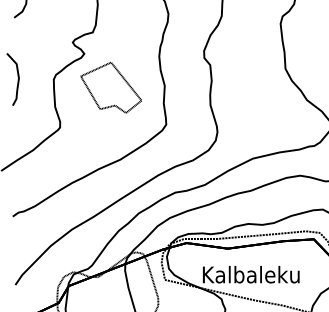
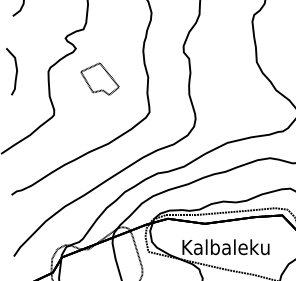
part: (110, 87) -> (99, 78), size x0.7

